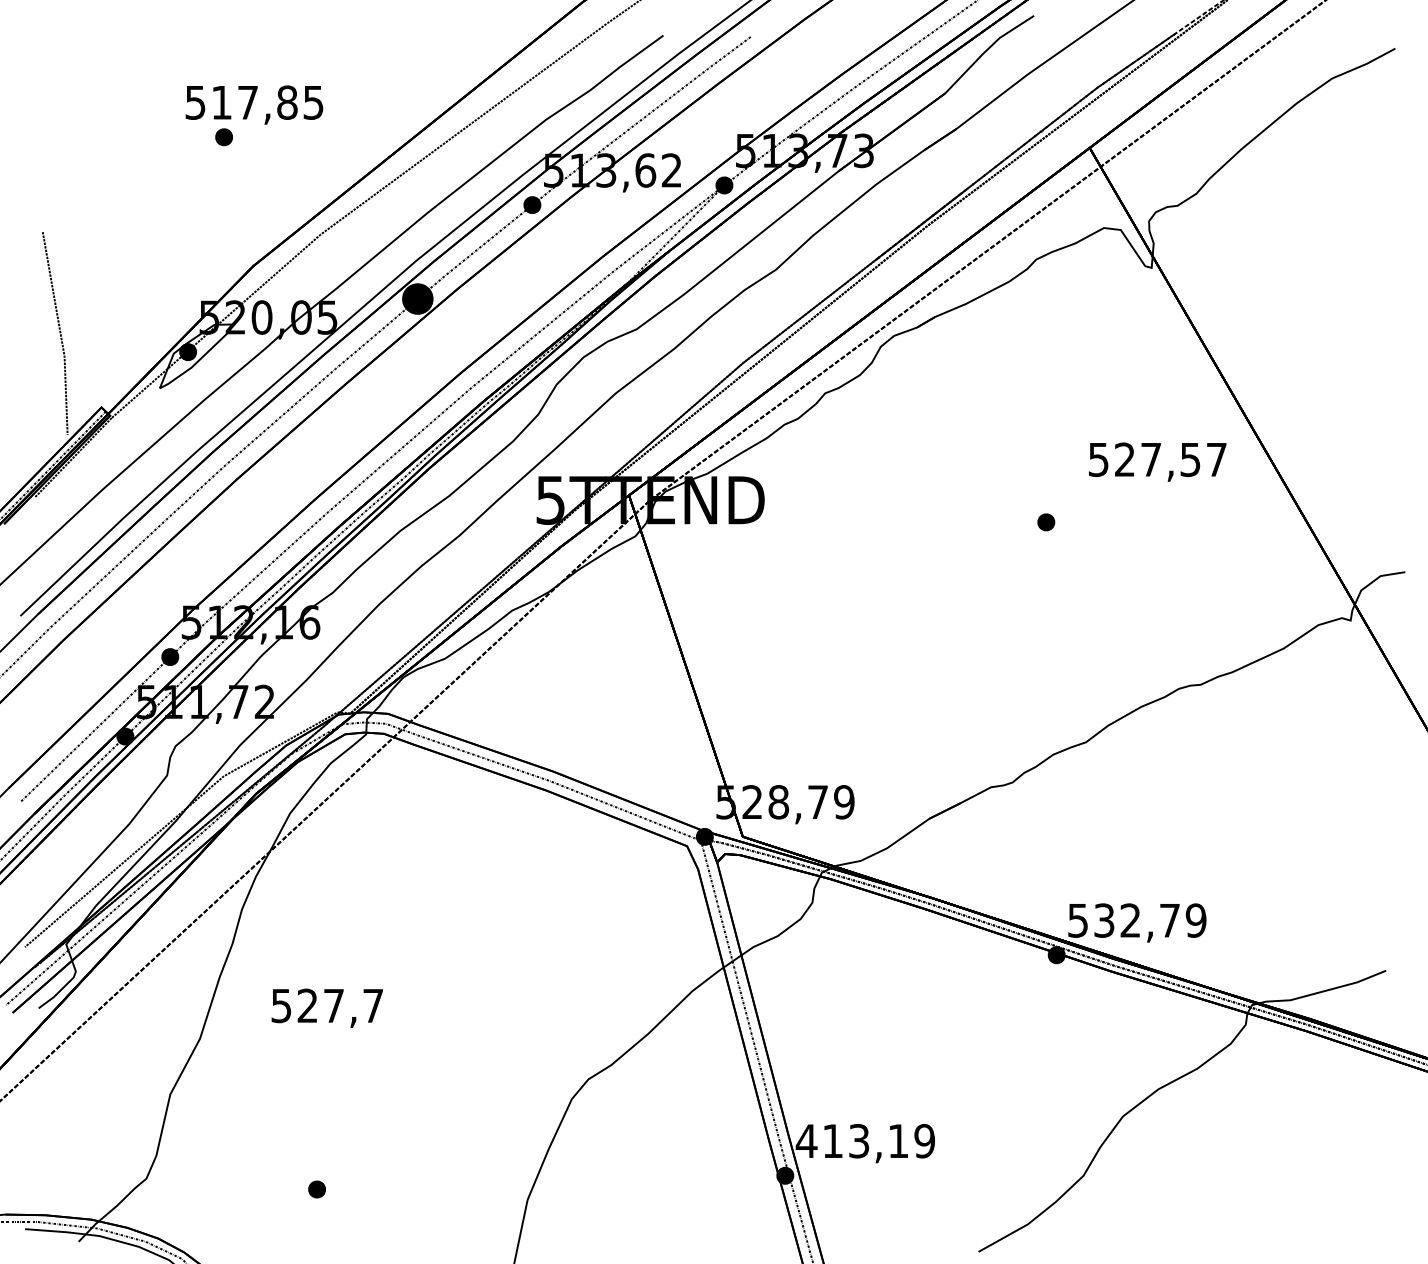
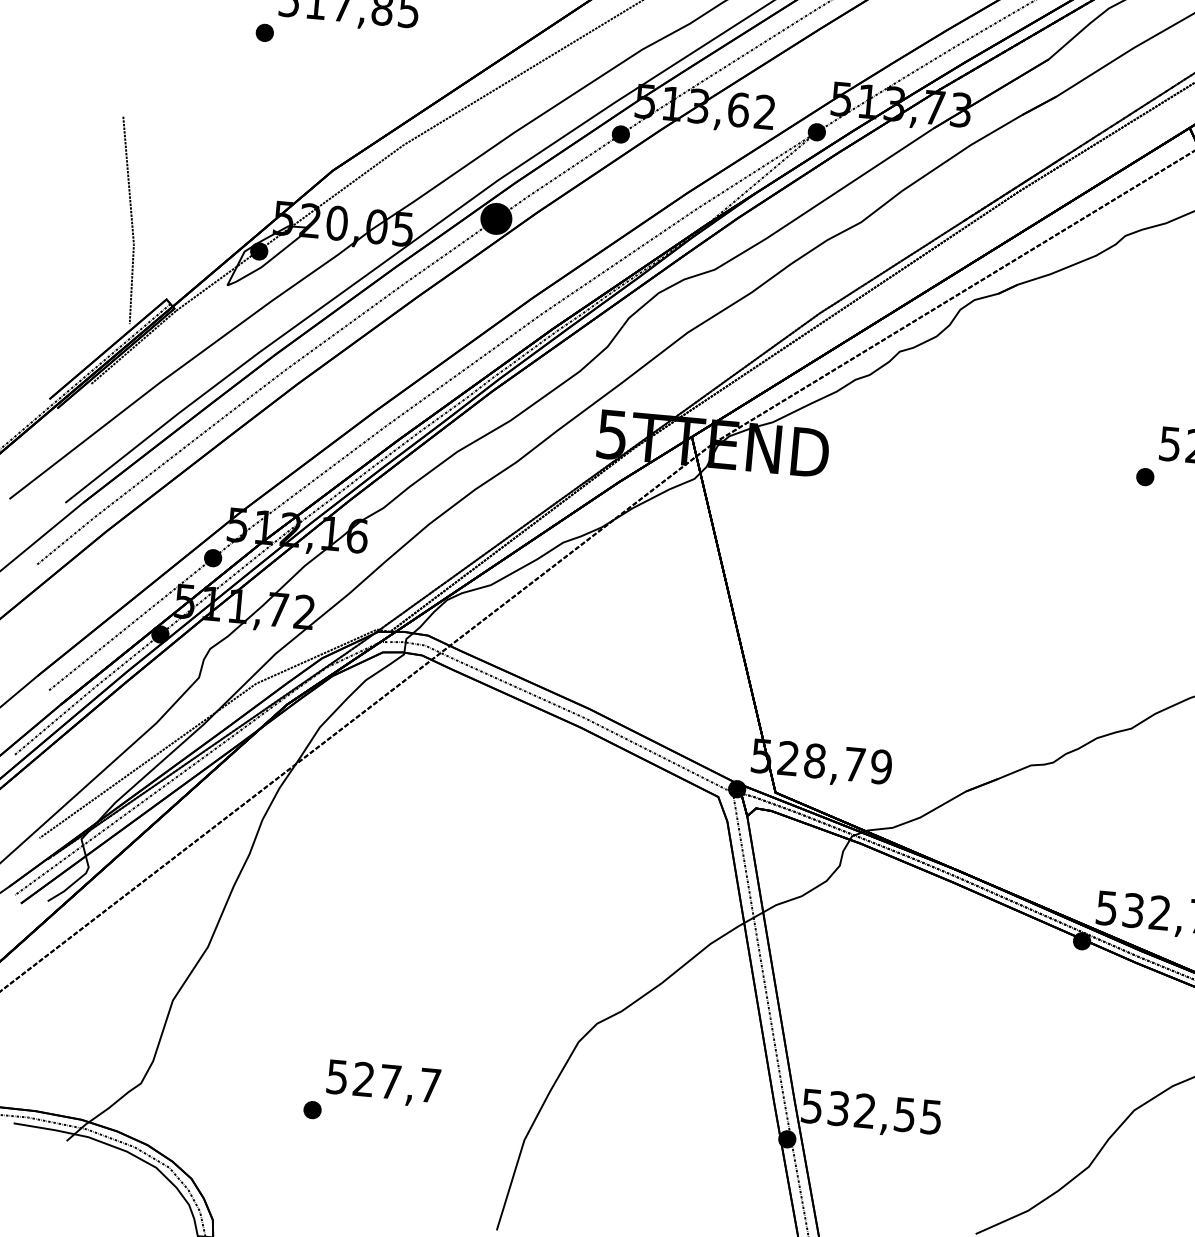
part: (223, 137) -> (264, 33), moved
part: (1046, 522) -> (1145, 477), moved
text: (326, 1007) -> (382, 1082), moved
text: (864, 1141) -> (870, 1111), 413,19 -> 532,55

